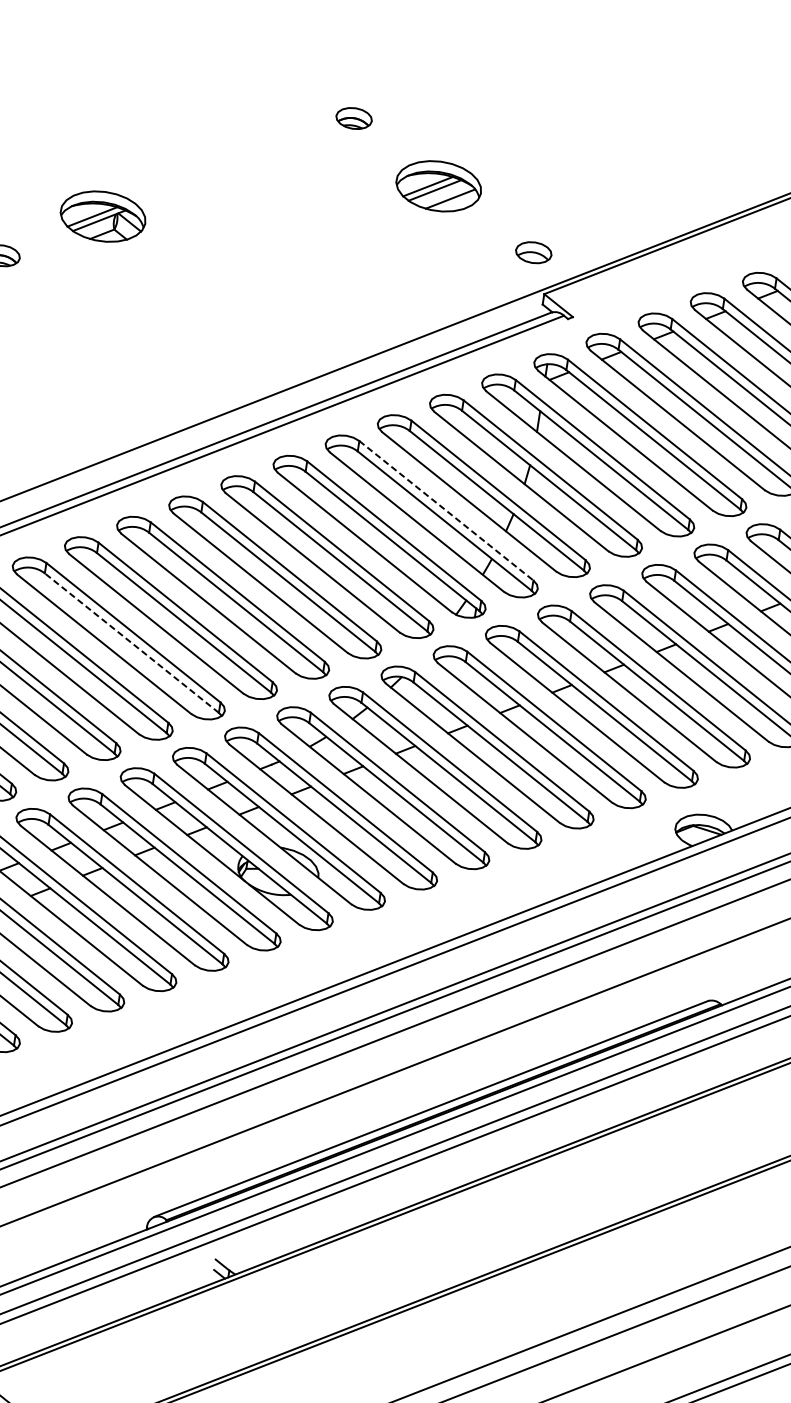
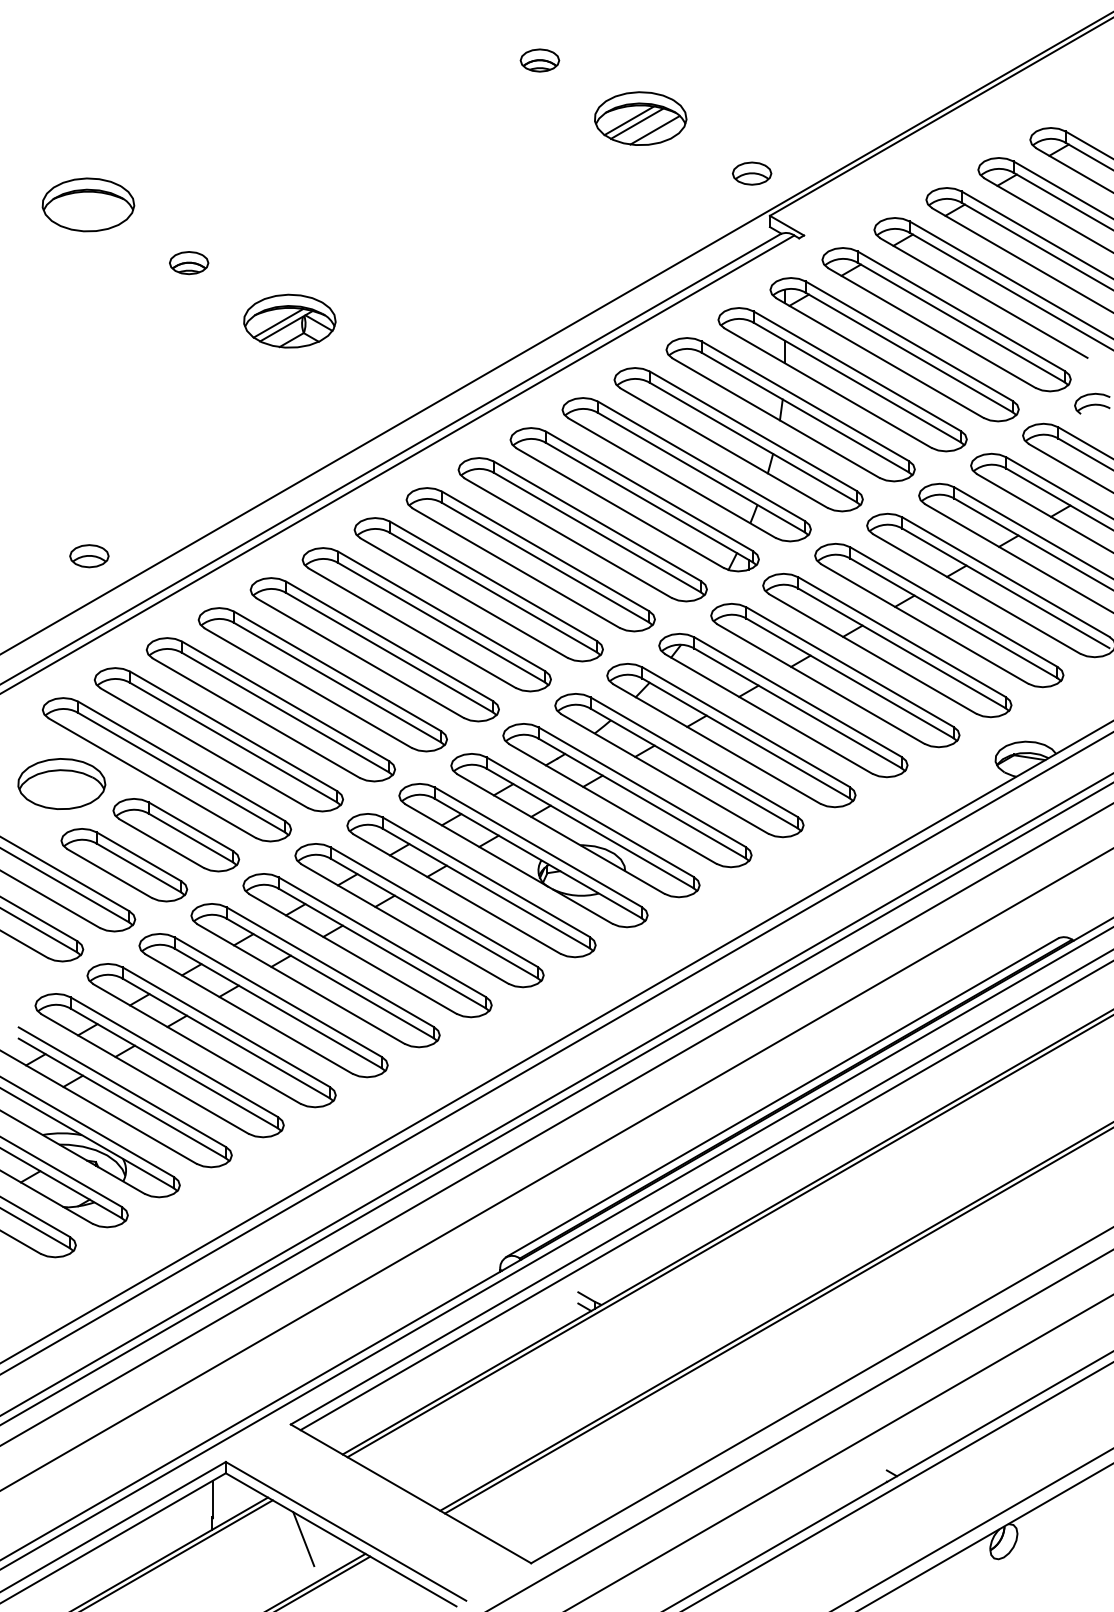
part: (102, 215) -> (289, 320), moved
line: (446, 510) -> (701, 461), dashed -> solid
line: (131, 643) -> (389, 652), dashed -> solid

